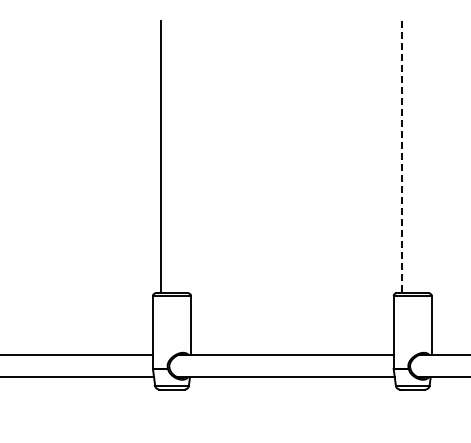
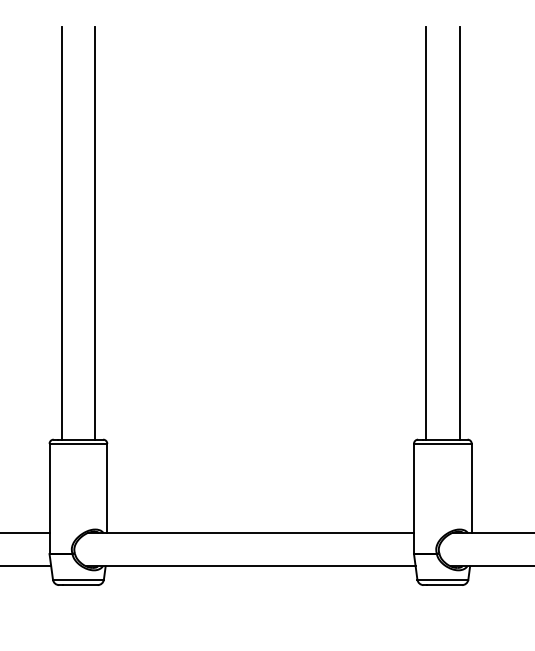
line: (183, 156) -> (95, 232), added
line: (423, 156) -> (459, 232), added
line: (401, 157) -> (425, 233), dashed -> solid

